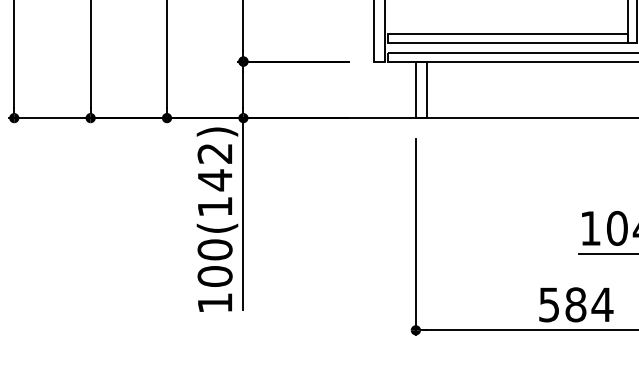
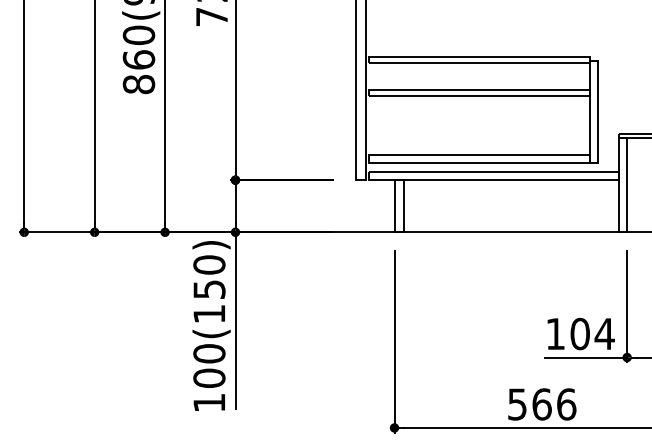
text: (215, 167) -> (209, 277), 100(142) -> 100(150)
text: (589, 304) -> (554, 404), 584 -> 566

